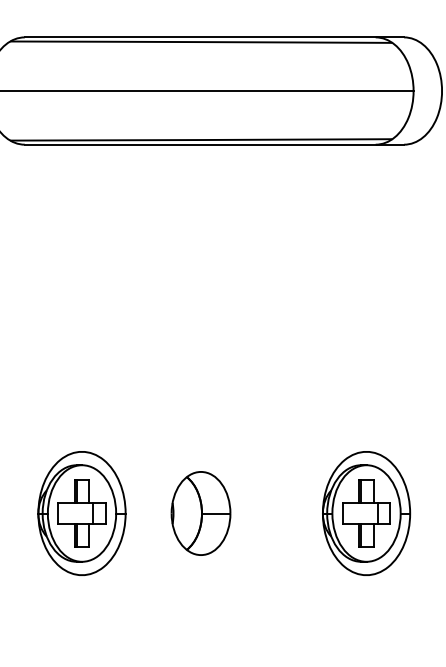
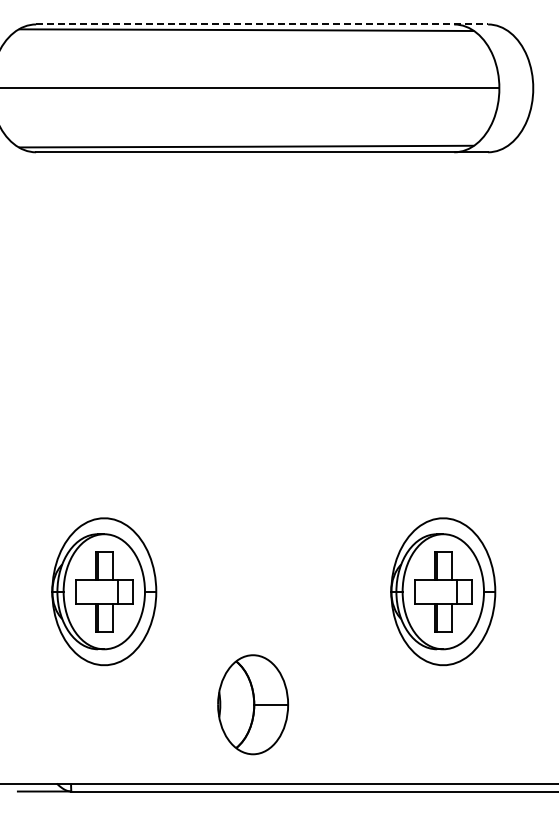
line: (214, 37) -> (262, 24), solid -> dashed
part: (200, 513) -> (252, 704), moved

